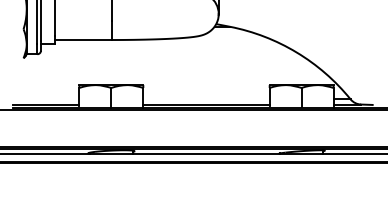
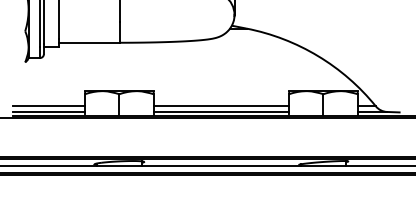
line: (45, 99) -> (48, 106), added
line: (206, 99) -> (221, 106), added

